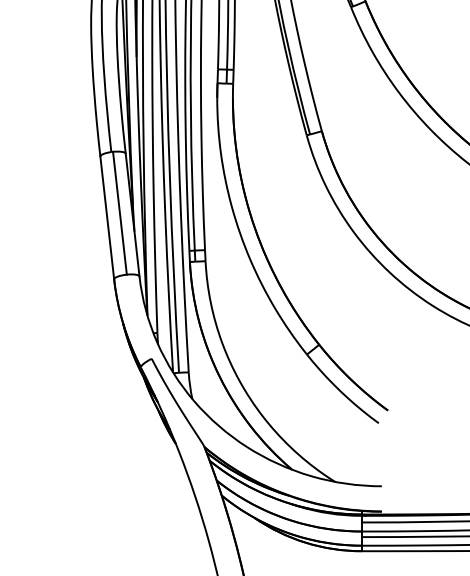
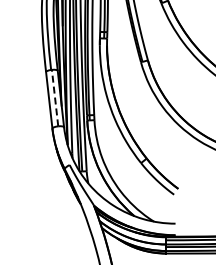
line: (120, 211) -> (55, 97), solid -> dashed

